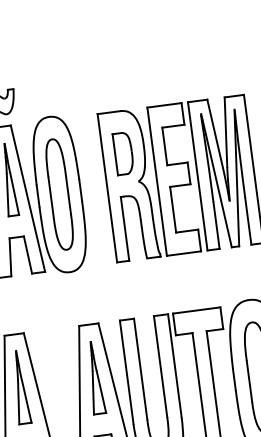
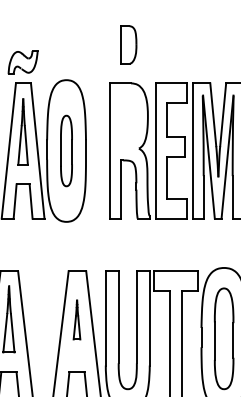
part: (123, 153) -> (128, 44), moved
part: (59, 193) -> (66, 150), size x0.7
part: (94, 377) -> (76, 319), size x0.6

